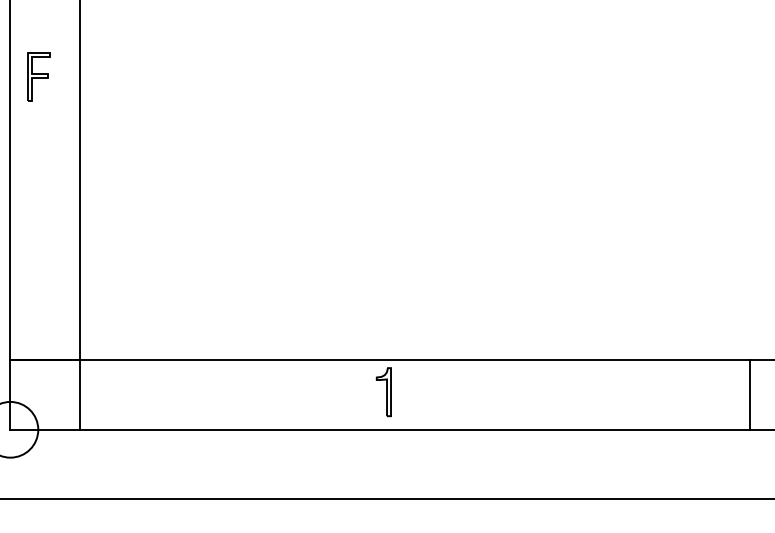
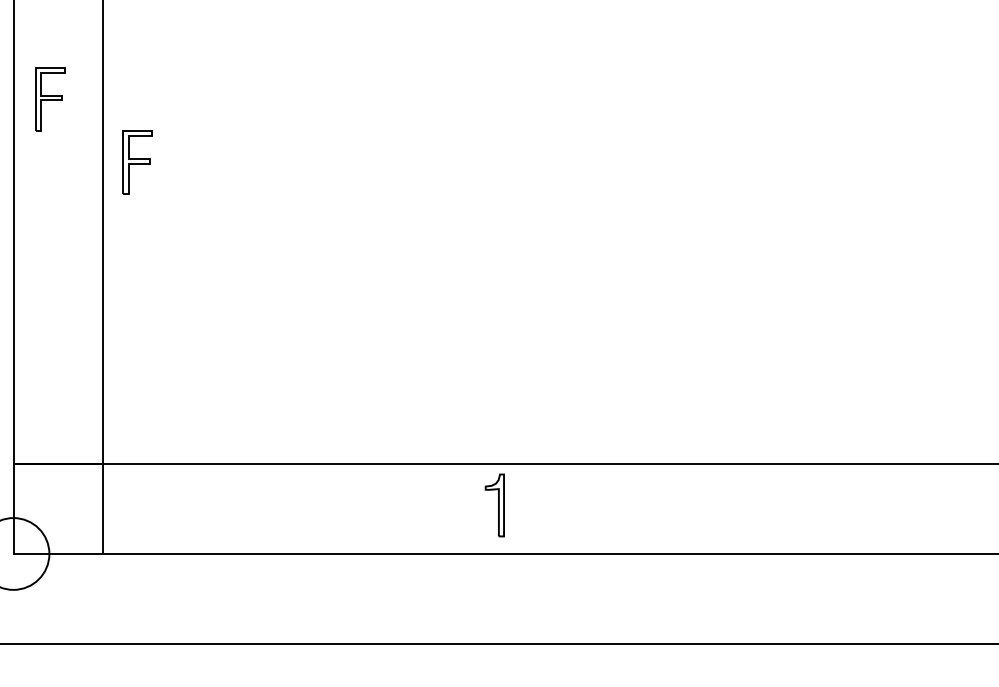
part: (106, 125) -> (137, 161), added
line: (750, 394) -> (967, 508), removed

